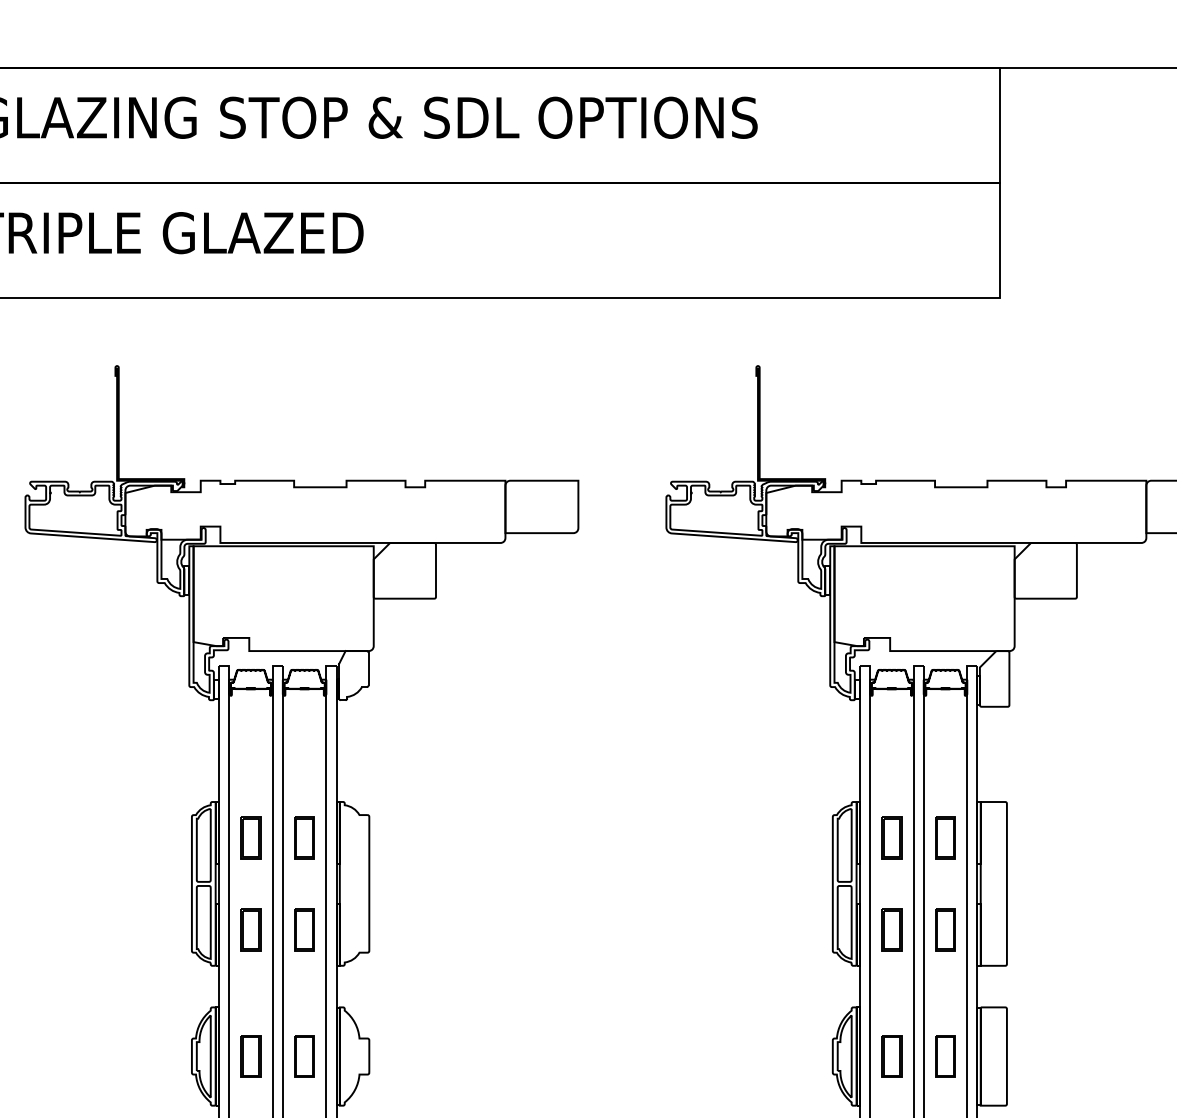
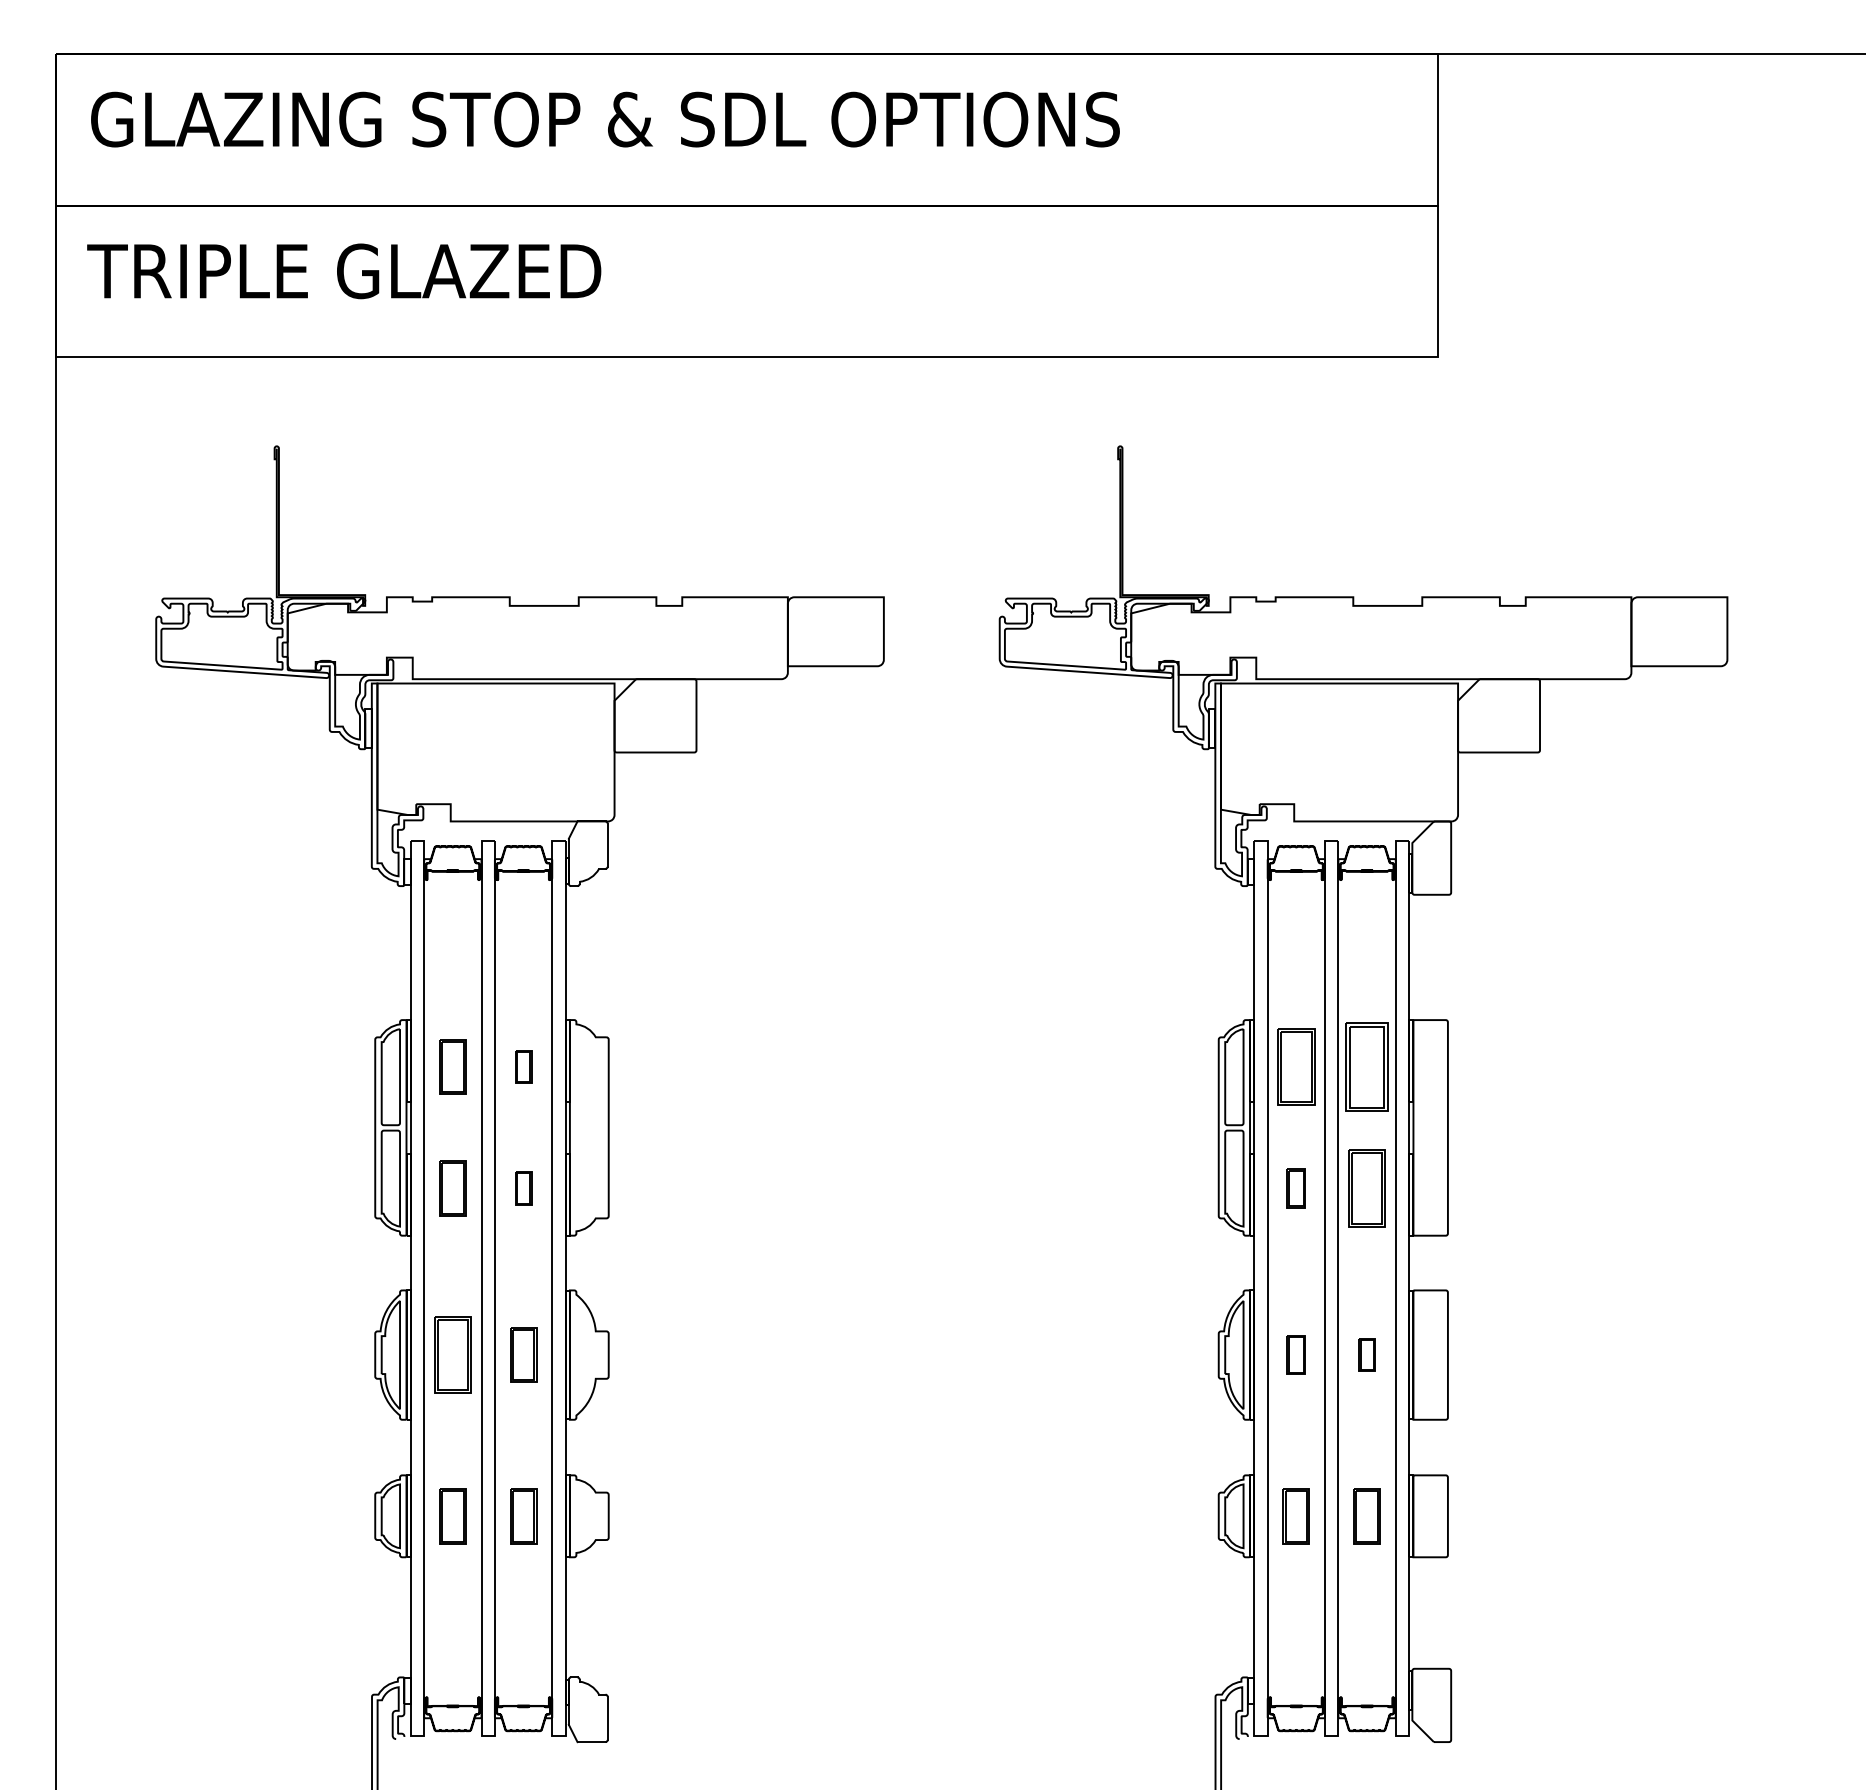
part: (304, 837) -> (523, 1066), size x0.6
part: (891, 837) -> (1295, 1066), size x1.4
part: (945, 837) -> (1366, 1066), size x1.6
part: (304, 929) -> (523, 1188), size x0.6
part: (891, 929) -> (1295, 1188), size x0.7
part: (945, 929) -> (1366, 1188), size x1.4
part: (250, 1056) -> (452, 1354), size x1.4
part: (891, 1056) -> (1295, 1354), size x0.7
part: (945, 1056) -> (1366, 1354), size x0.6

